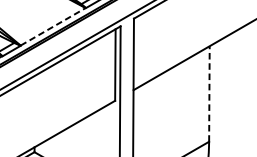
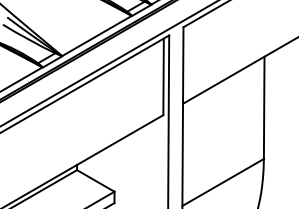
line: (53, 26) -> (97, 35), dashed -> solid
line: (209, 93) -> (264, 107), dashed -> solid

